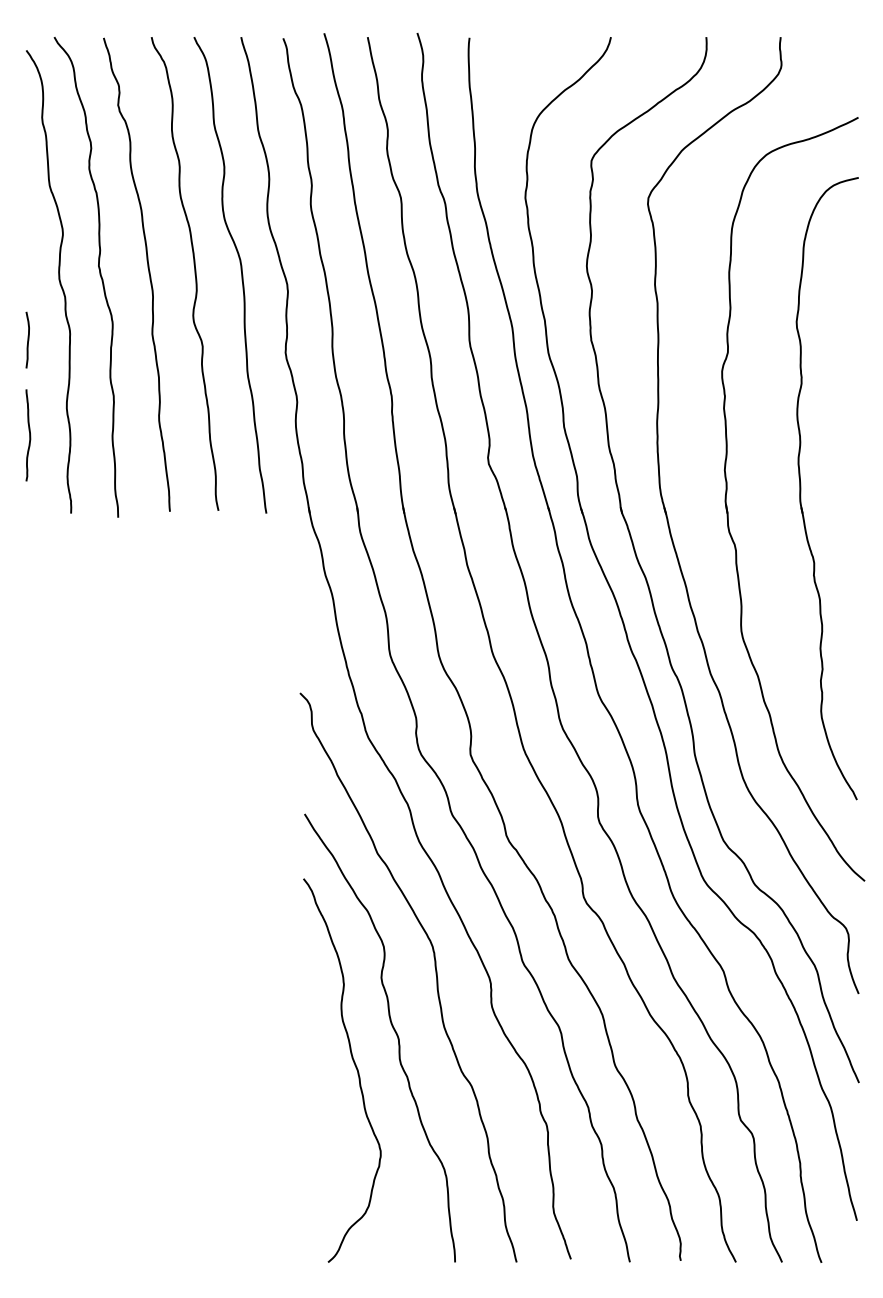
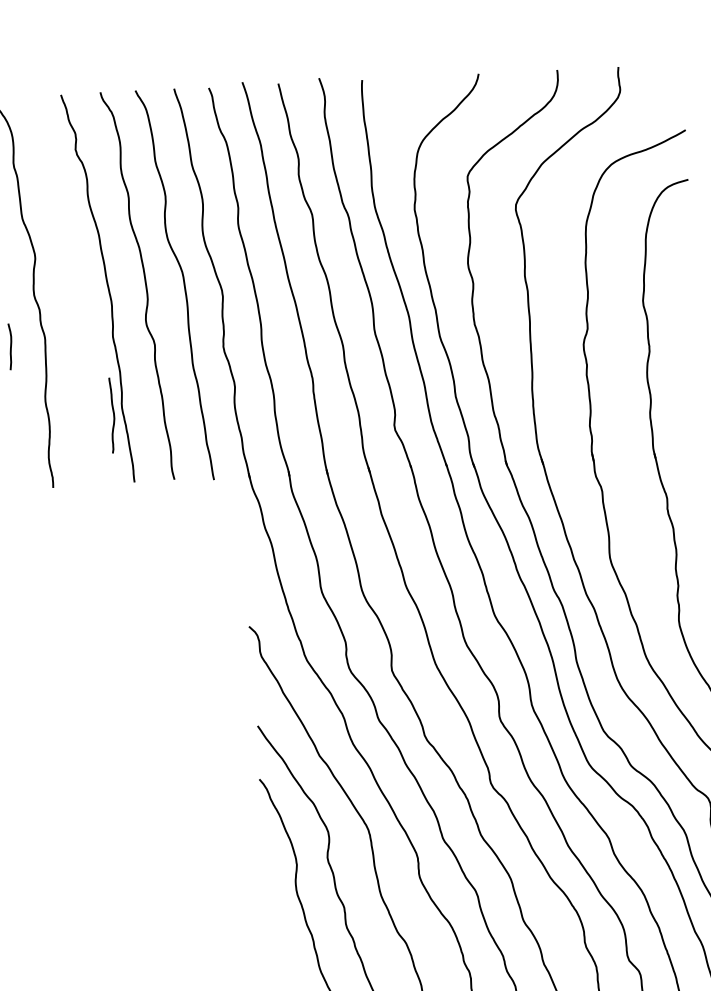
curve: (99, 275) -> (67, 290), removed
curve: (29, 435) -> (113, 415), moved

